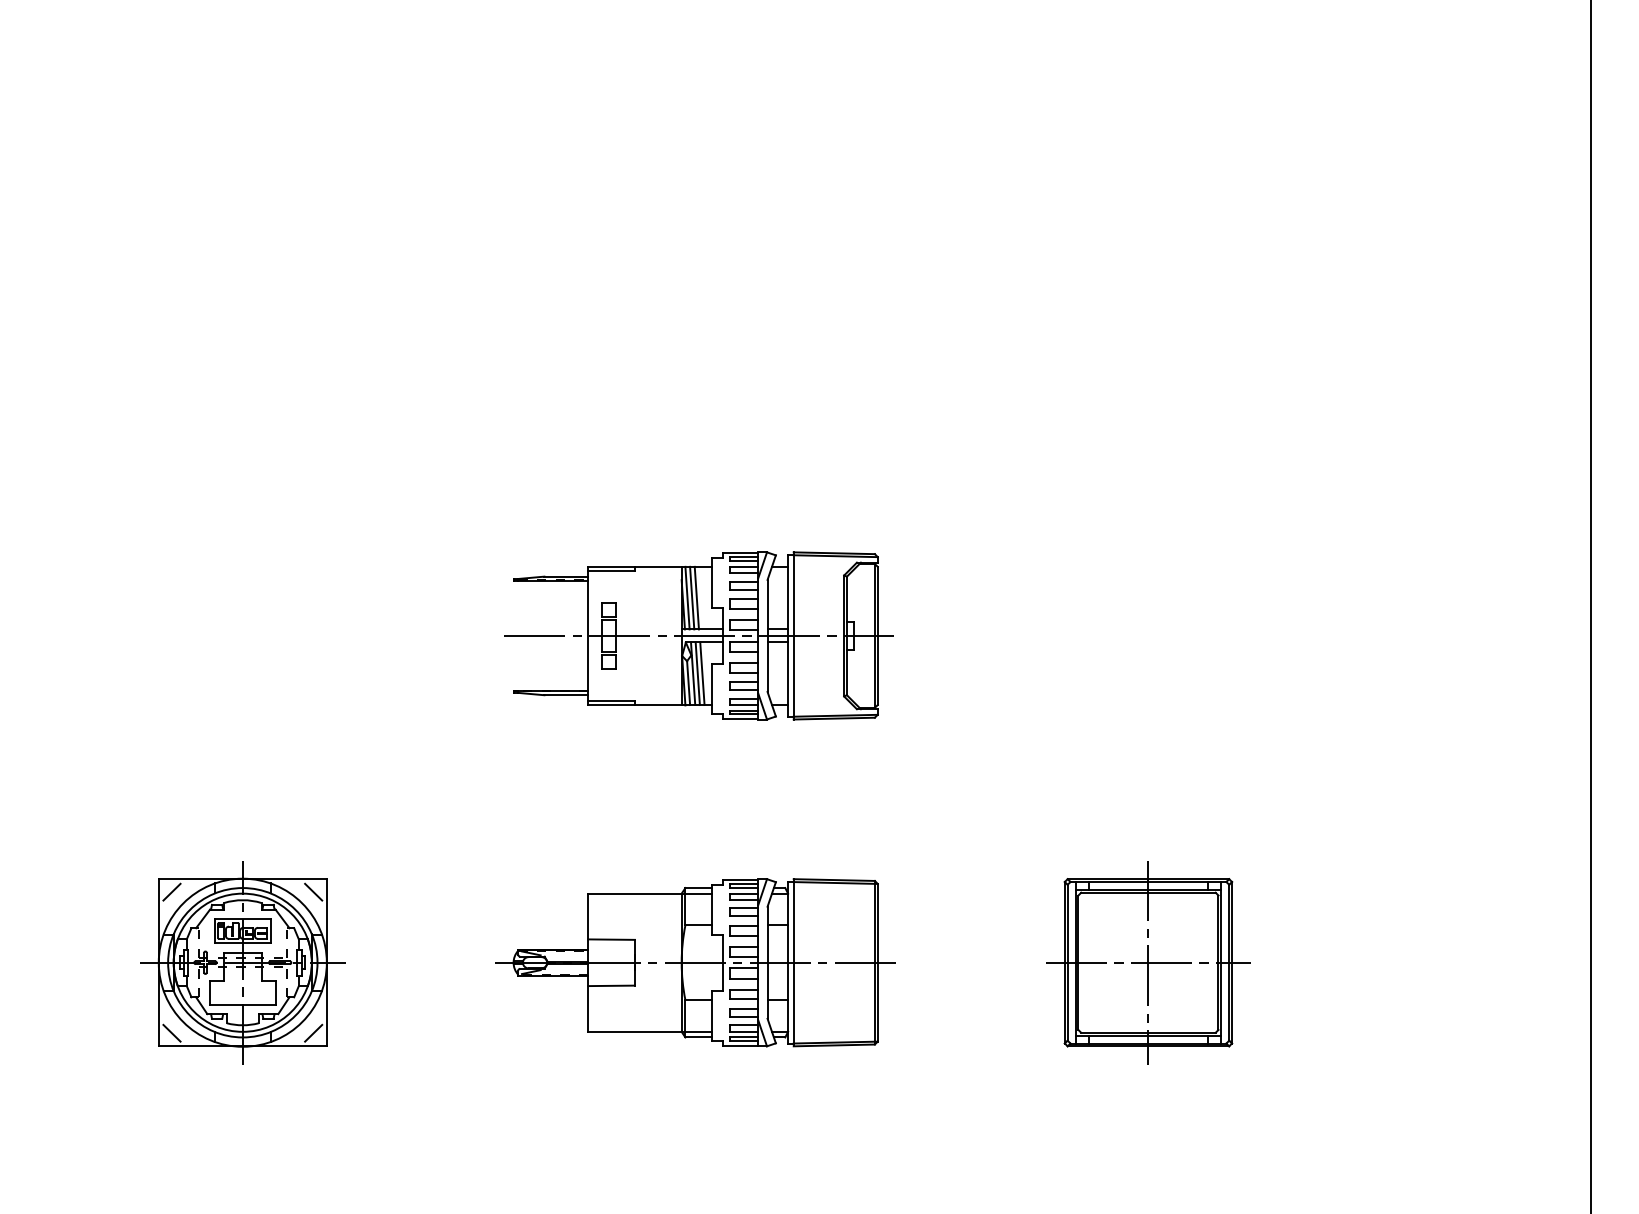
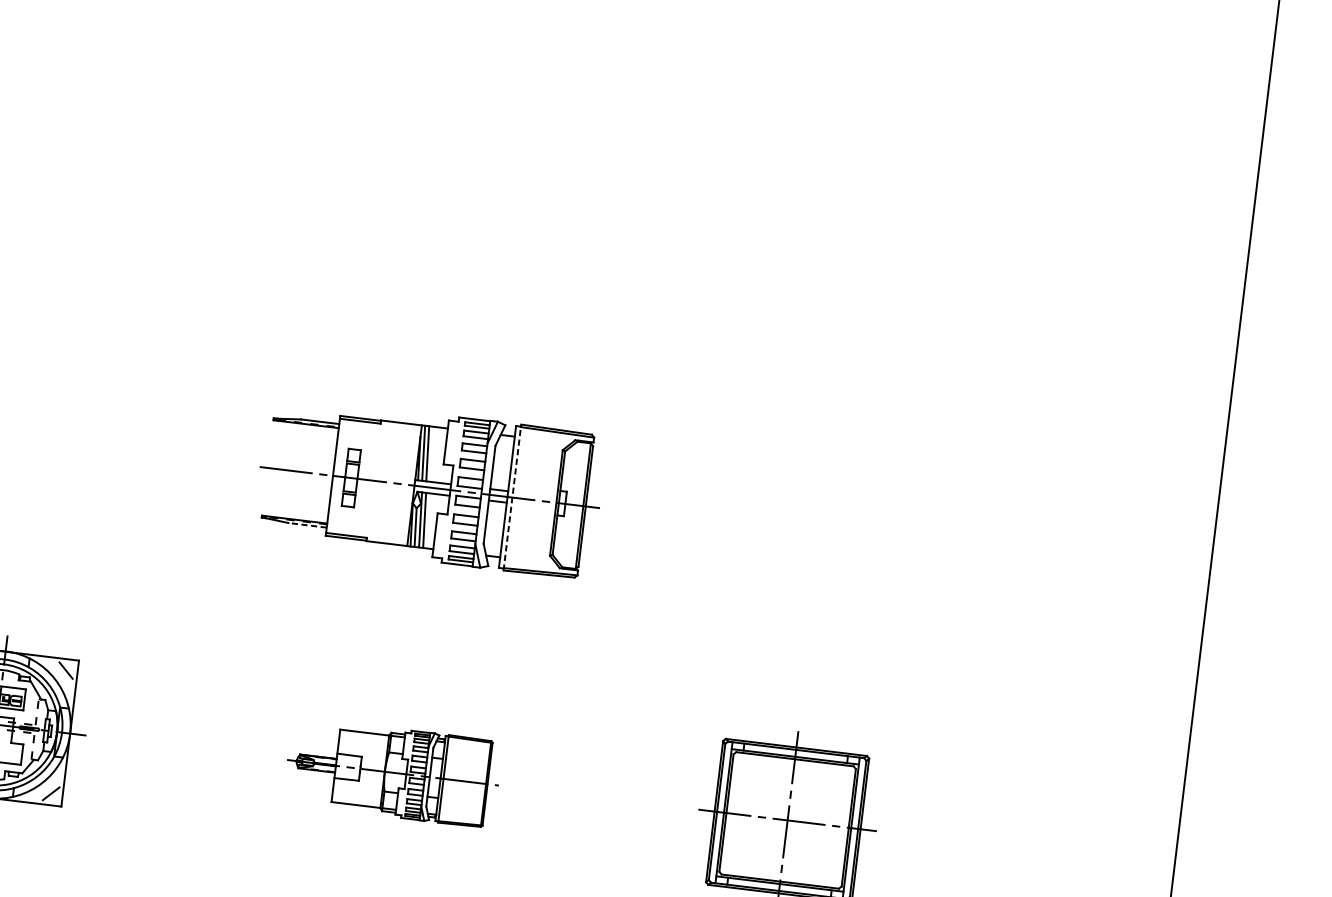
line: (696, 597) -> (431, 453), removed
line: (793, 635) -> (512, 497), solid -> dashed
line: (702, 673) -> (428, 520), removed
line: (566, 695) -> (307, 525), solid -> dashed
part: (695, 962) -> (392, 772), size x0.6

